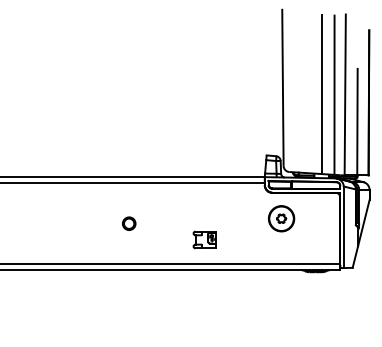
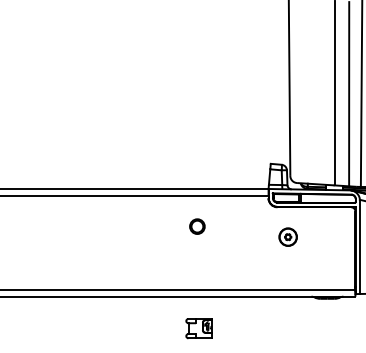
part: (281, 218) -> (287, 236), size x0.6
circle: (129, 223) -> (197, 226), moved
part: (204, 239) -> (198, 328), moved

